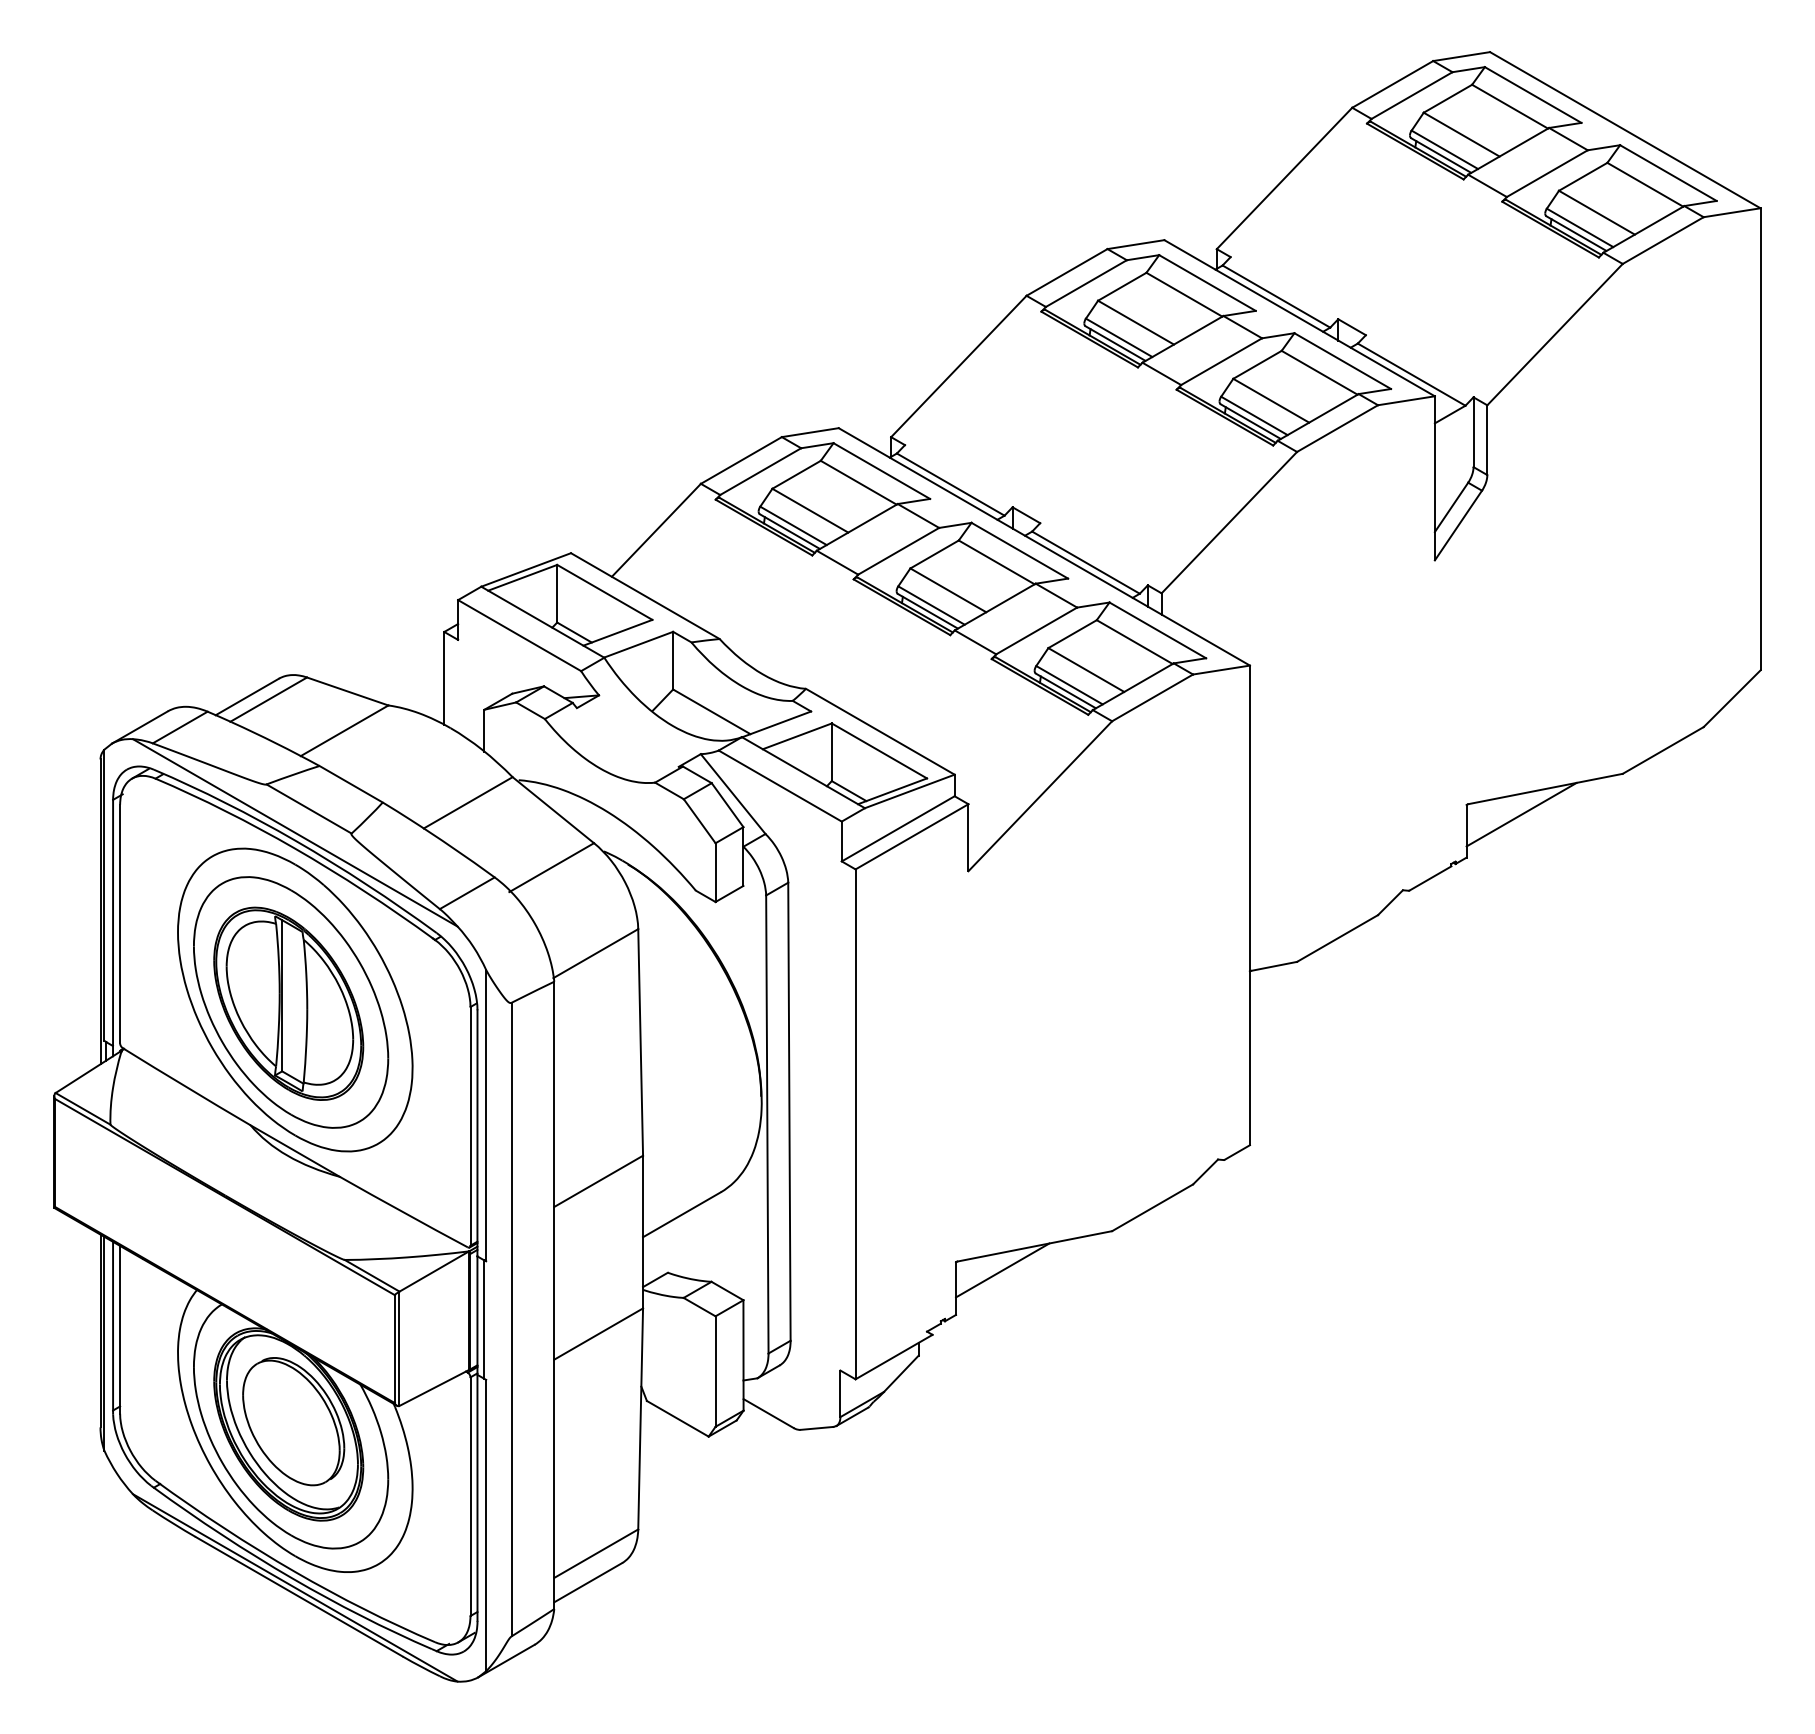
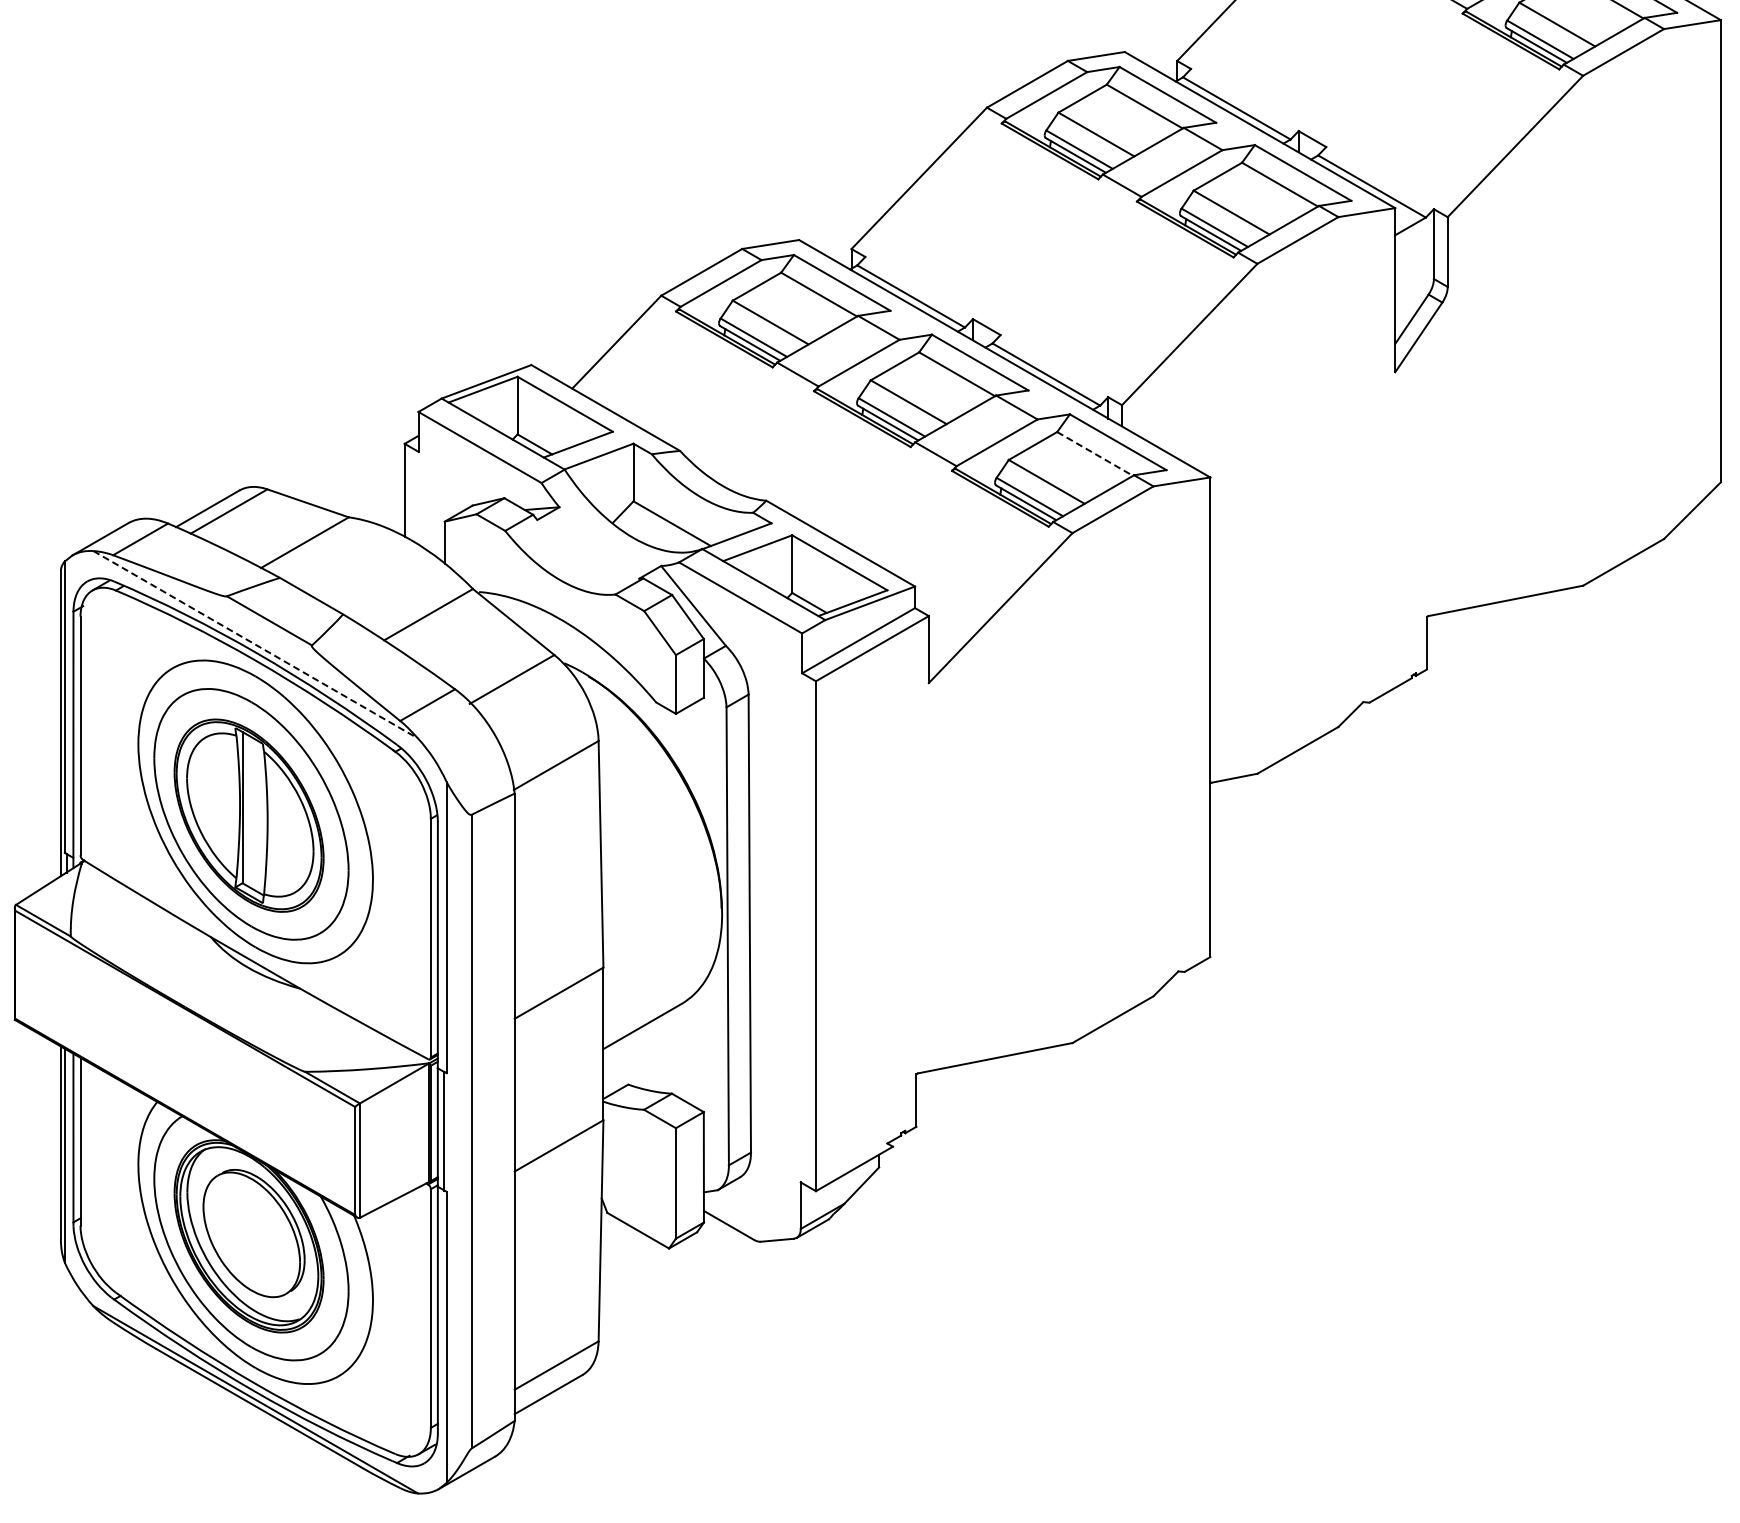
line: (1134, 642) -> (1094, 454), solid -> dashed
line: (1521, 814) -> (1481, 626), removed
line: (295, 833) -> (255, 645), solid -> dashed
line: (1002, 1270) -> (962, 1082), removed

